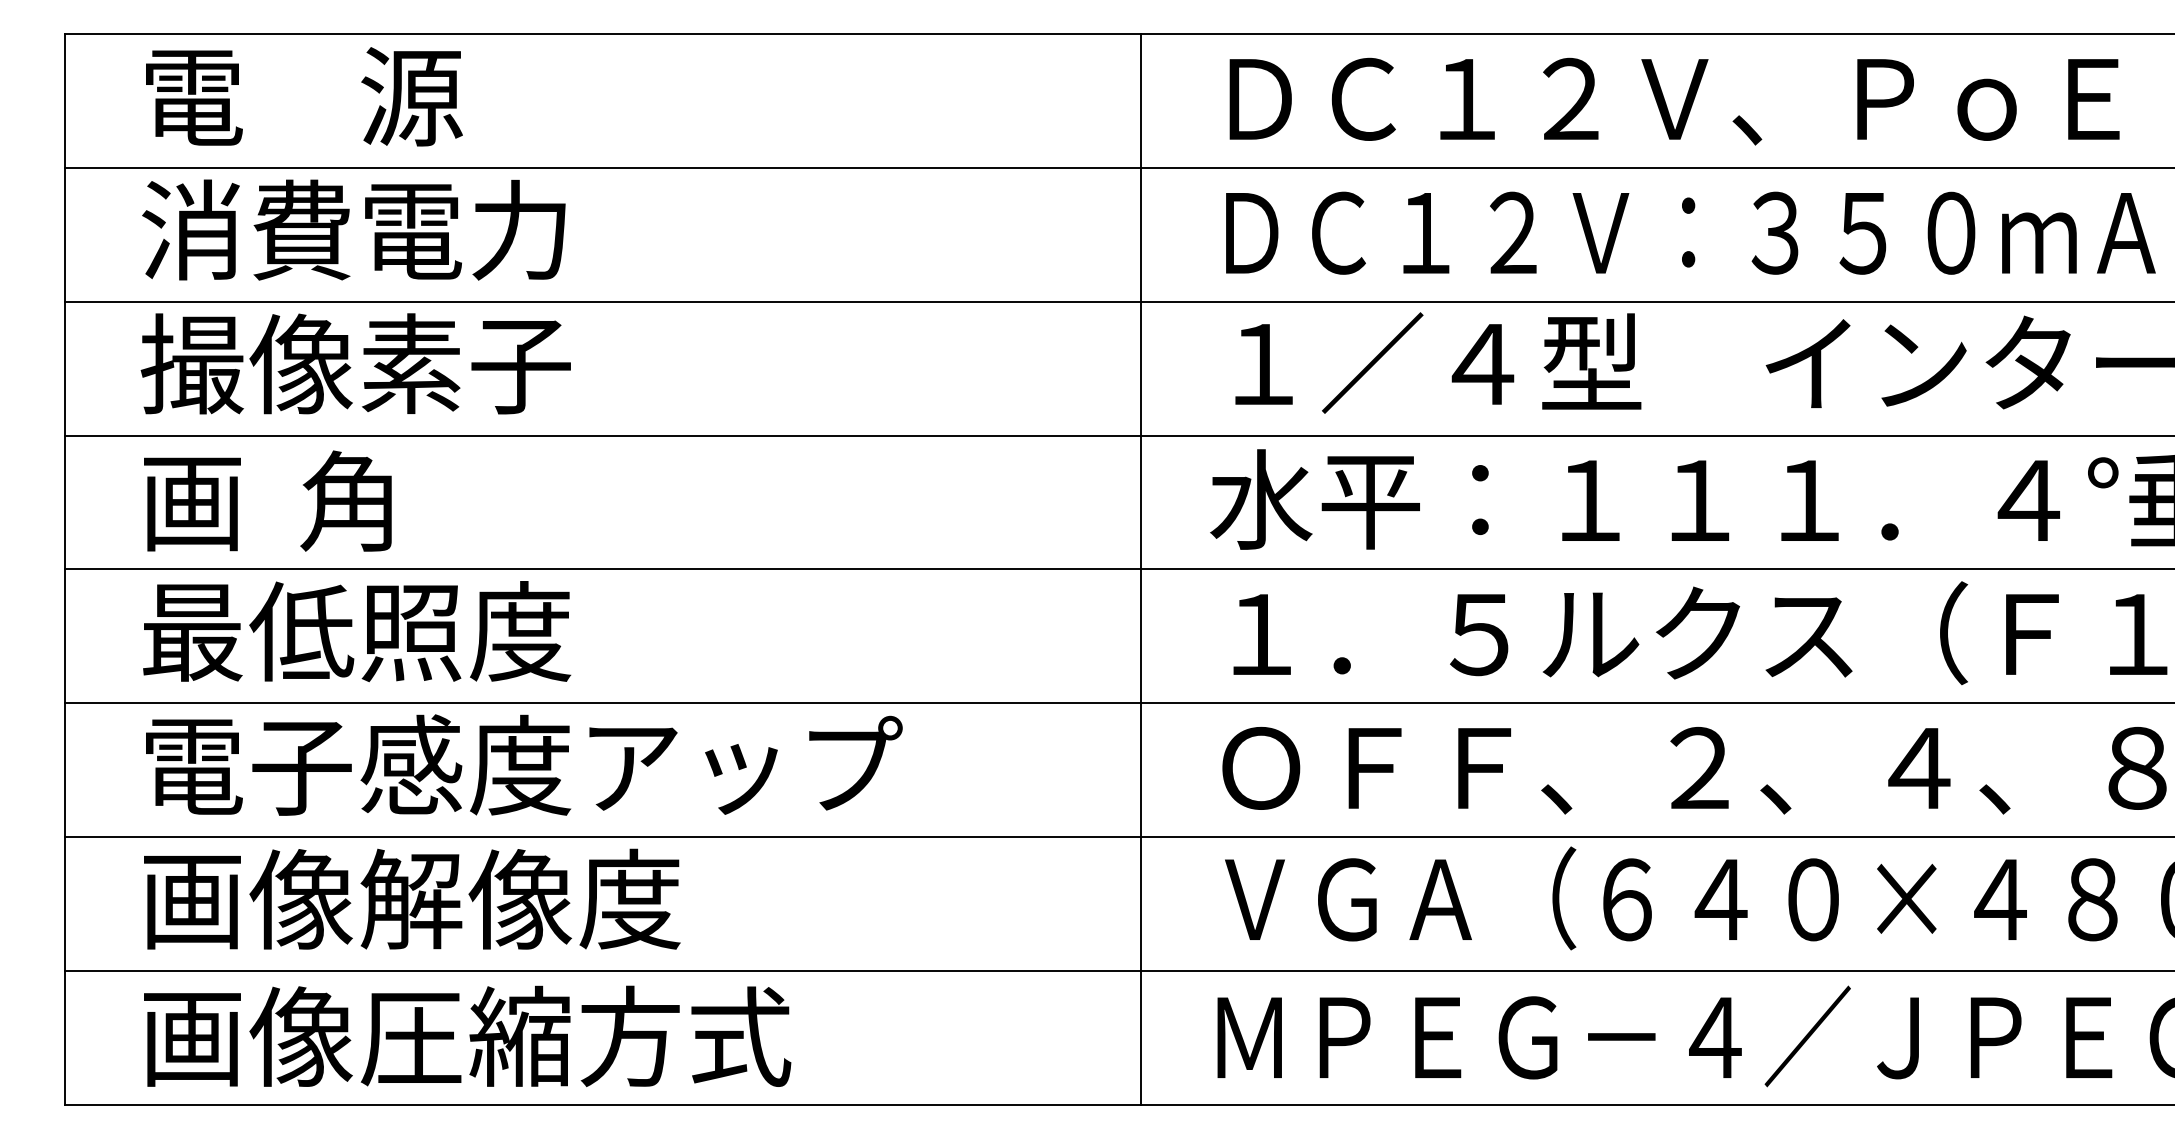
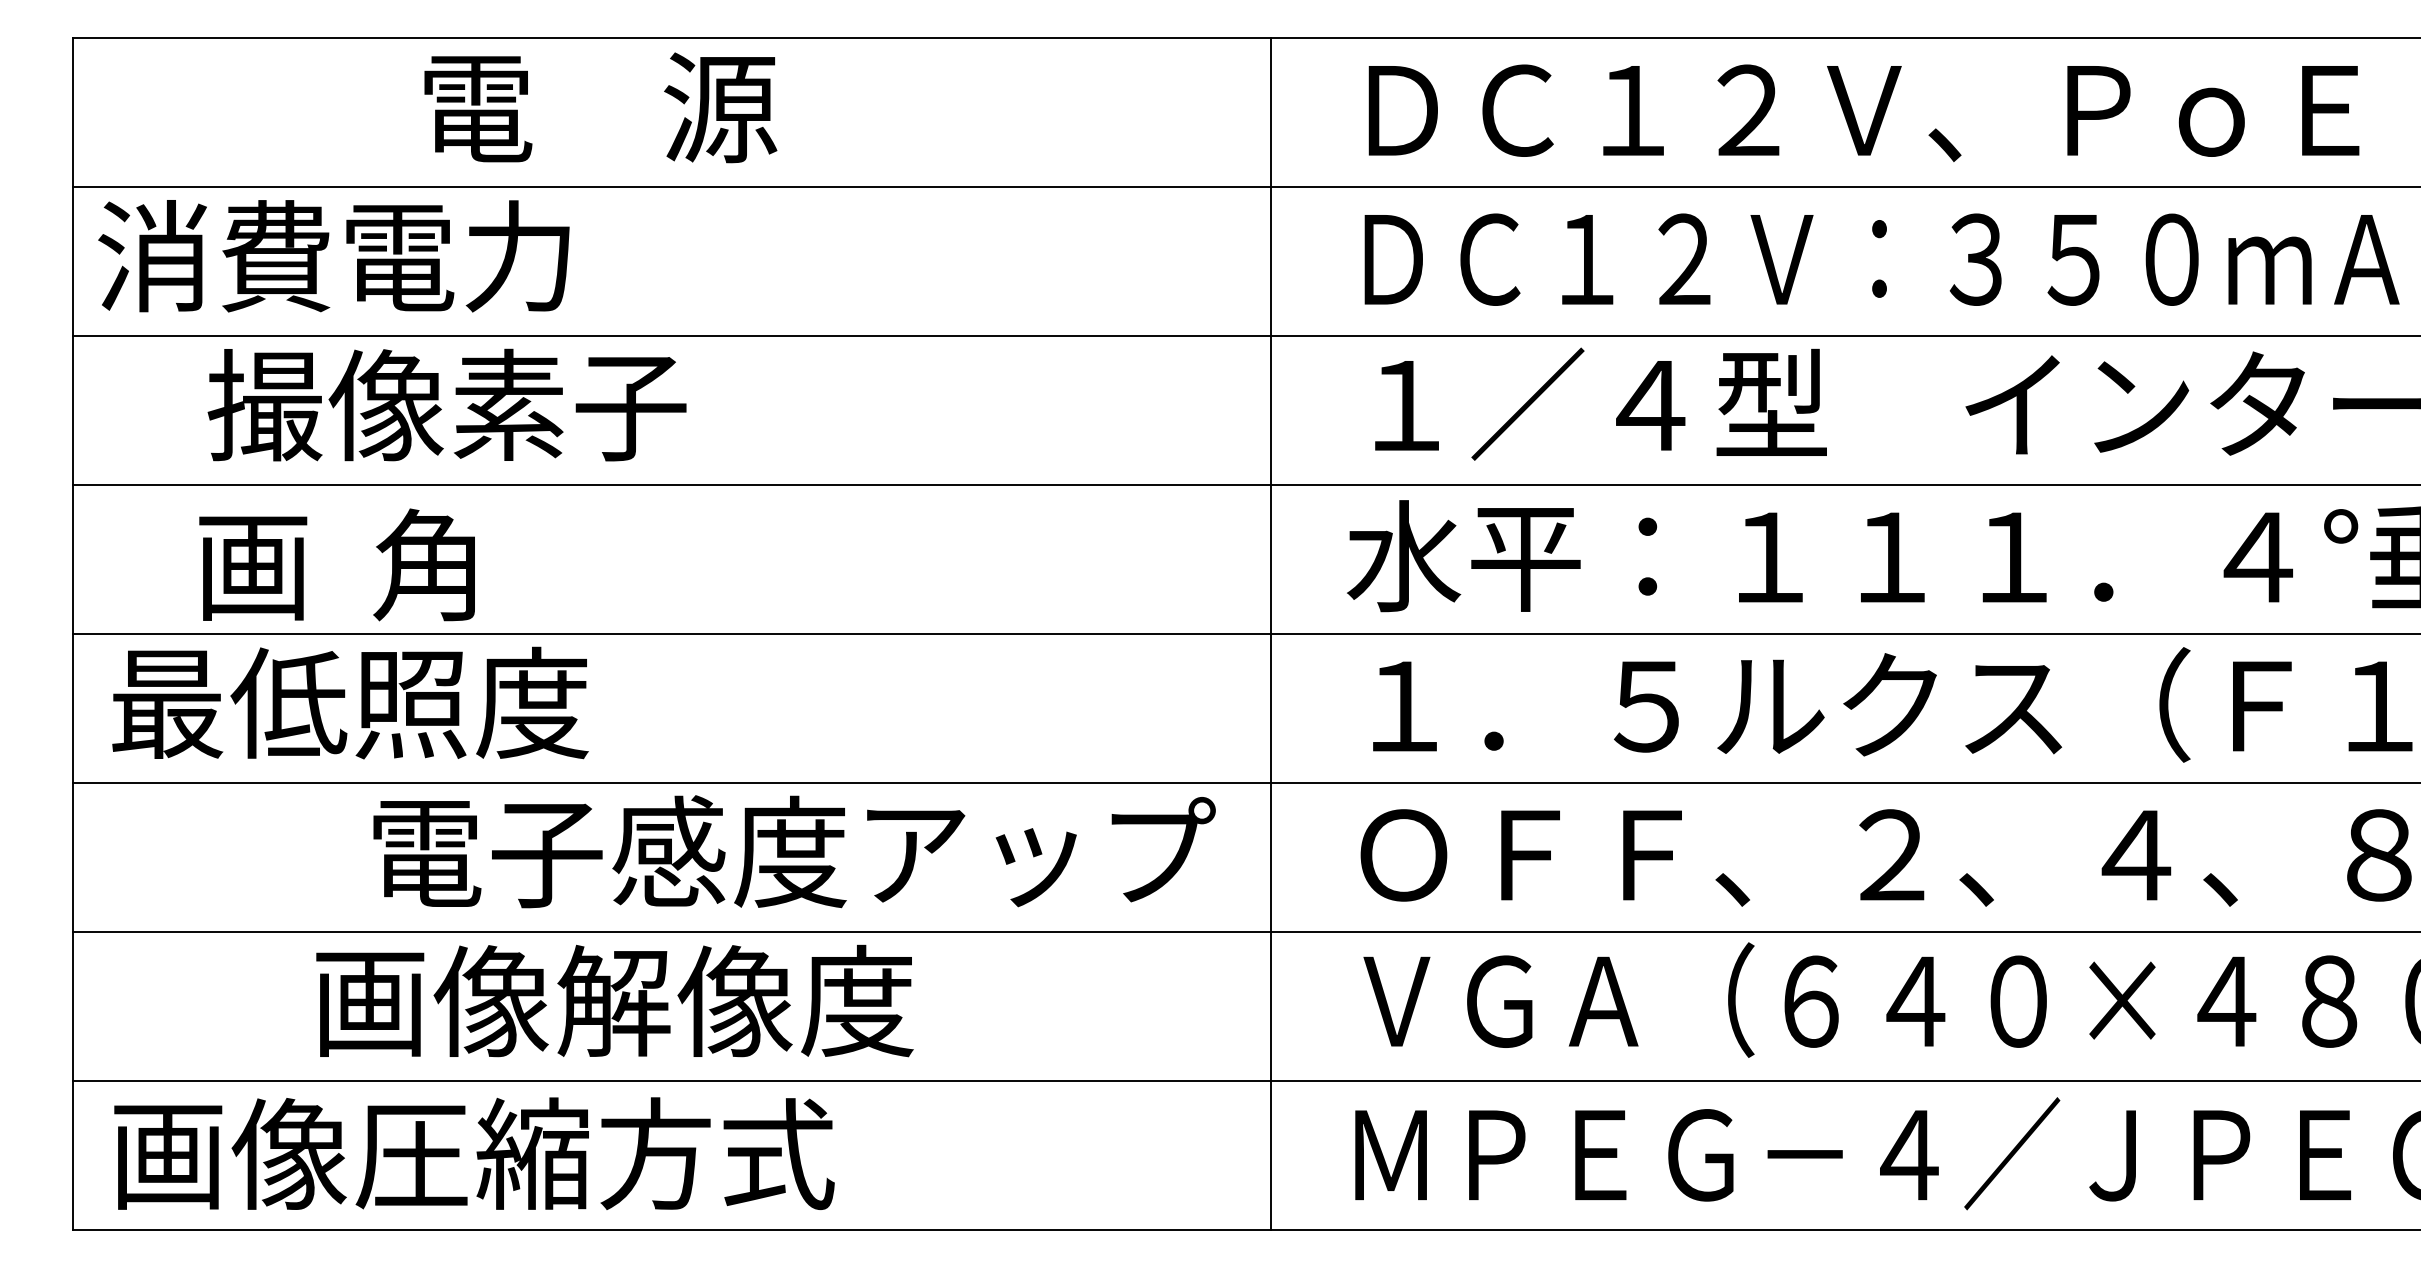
text: (304, 96) -> (600, 107), moved
text: (353, 230) -> (333, 256), moved
text: (355, 363) -> (446, 404), moved
text: (267, 500) -> (336, 564), moved
text: (357, 631) -> (350, 702), moved
text: (524, 764) -> (794, 851), moved
text: (411, 898) -> (614, 1000), moved
text: (467, 1036) -> (474, 1153), moved

